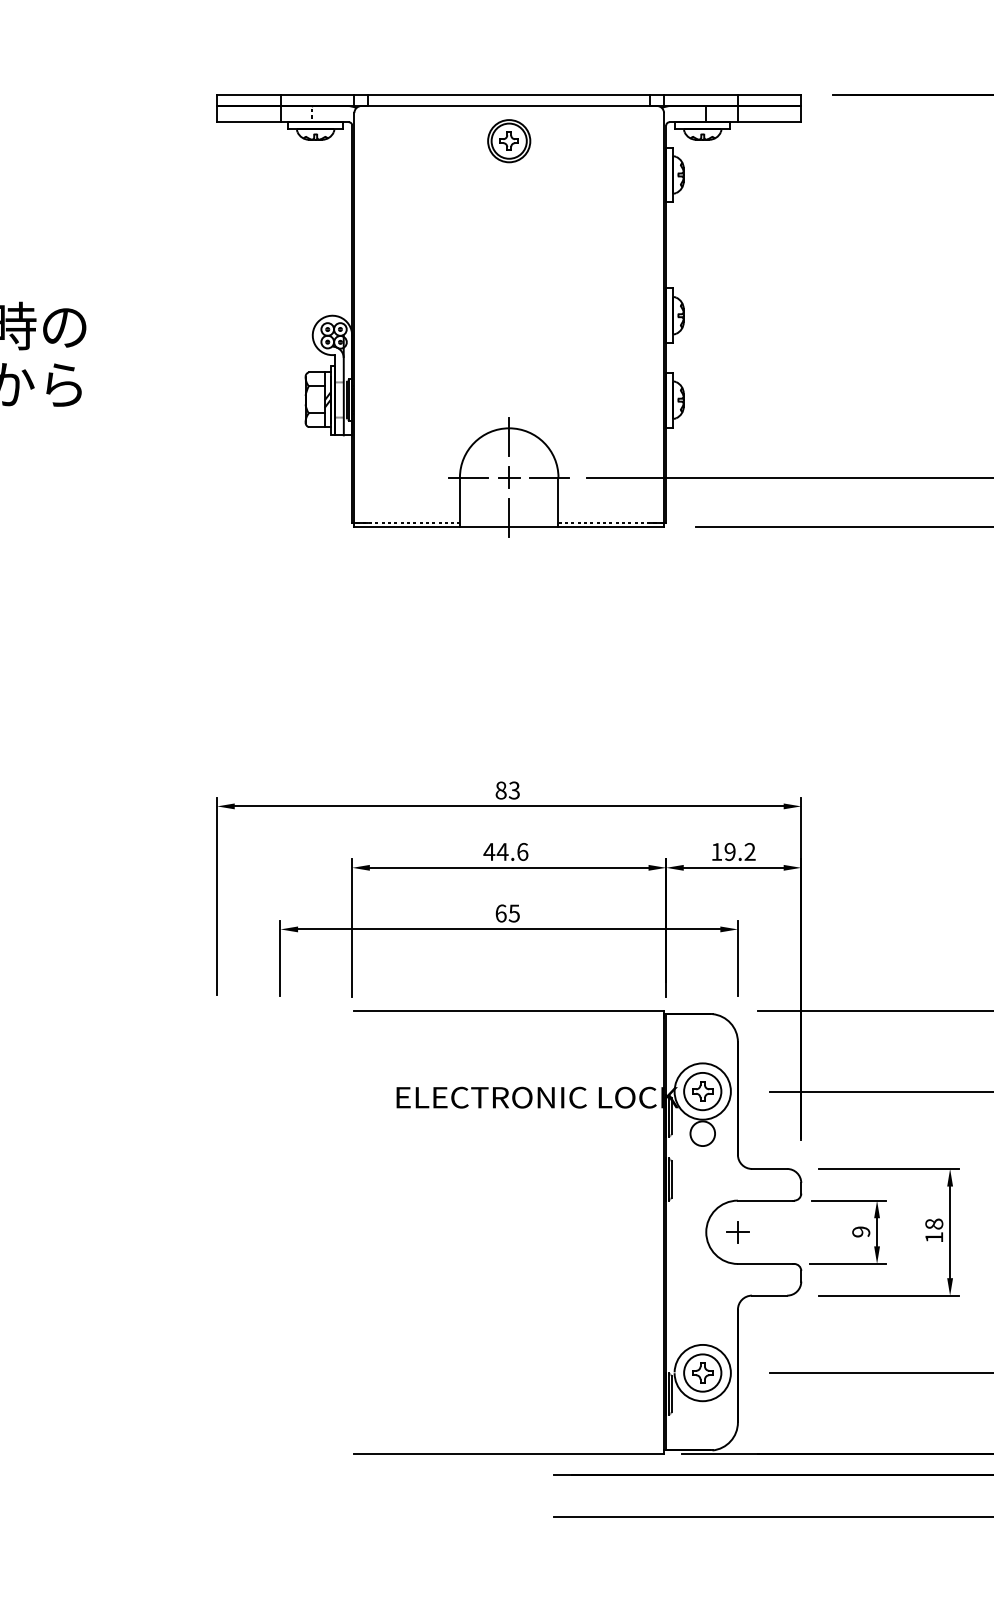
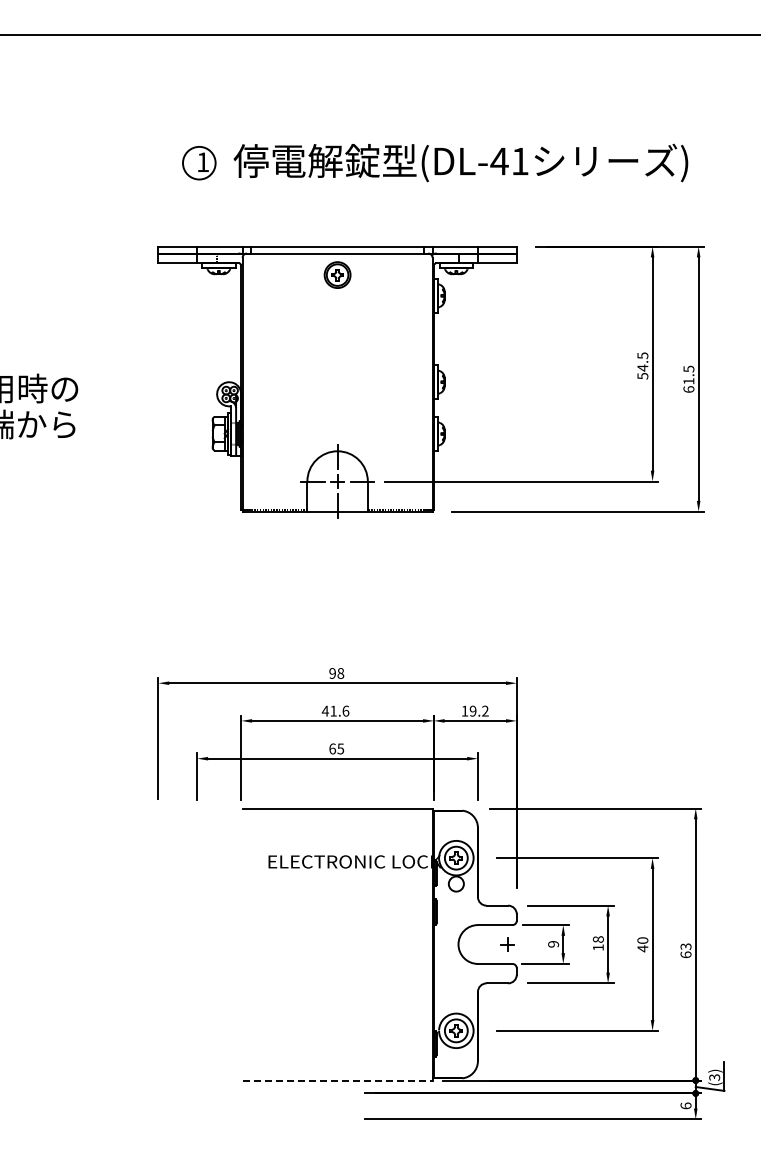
text: (507, 790) -> (336, 673), 83 -> 98
text: (502, 850) -> (333, 710), 44.6 -> 41.6
part: (737, 1232) -> (507, 944), moved
line: (509, 1453) -> (337, 1080), solid -> dashed

